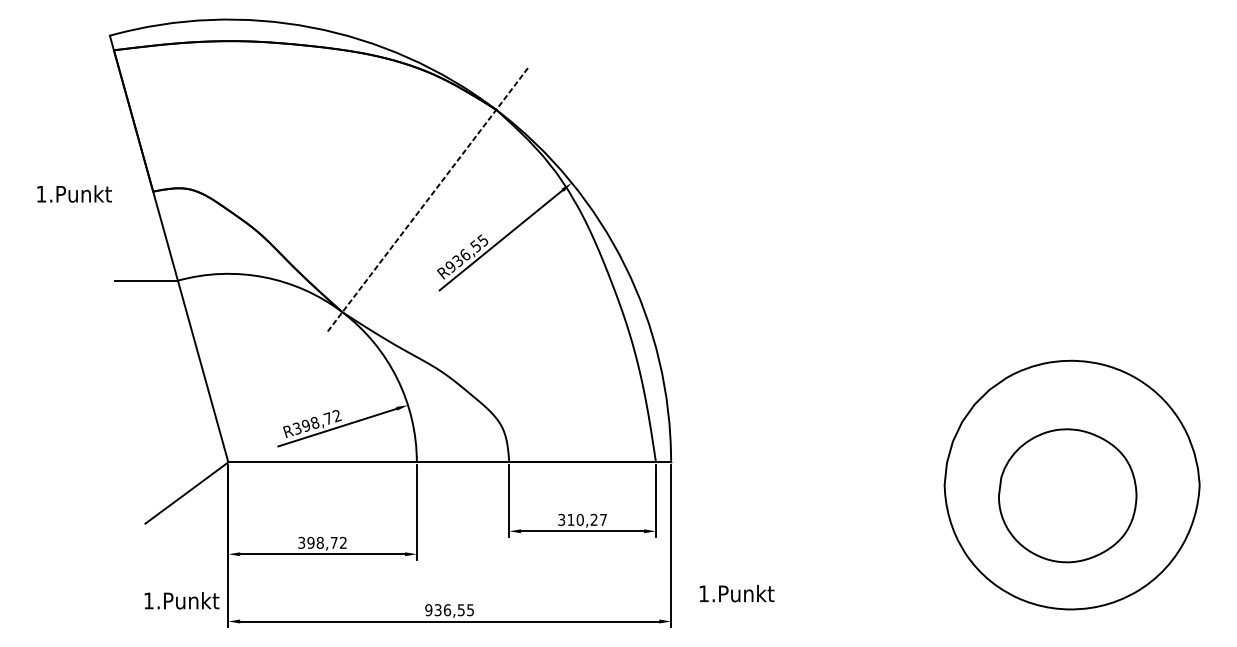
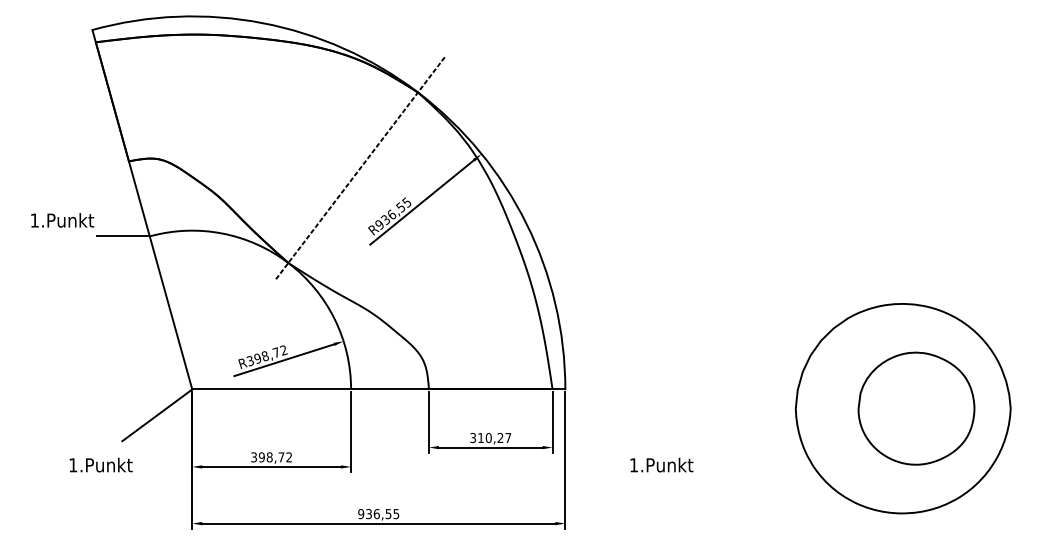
text: (74, 194) -> (62, 220), moved
part: (1067, 495) -> (916, 408), moved
text: (736, 592) -> (661, 464), moved
text: (181, 600) -> (100, 464), moved

